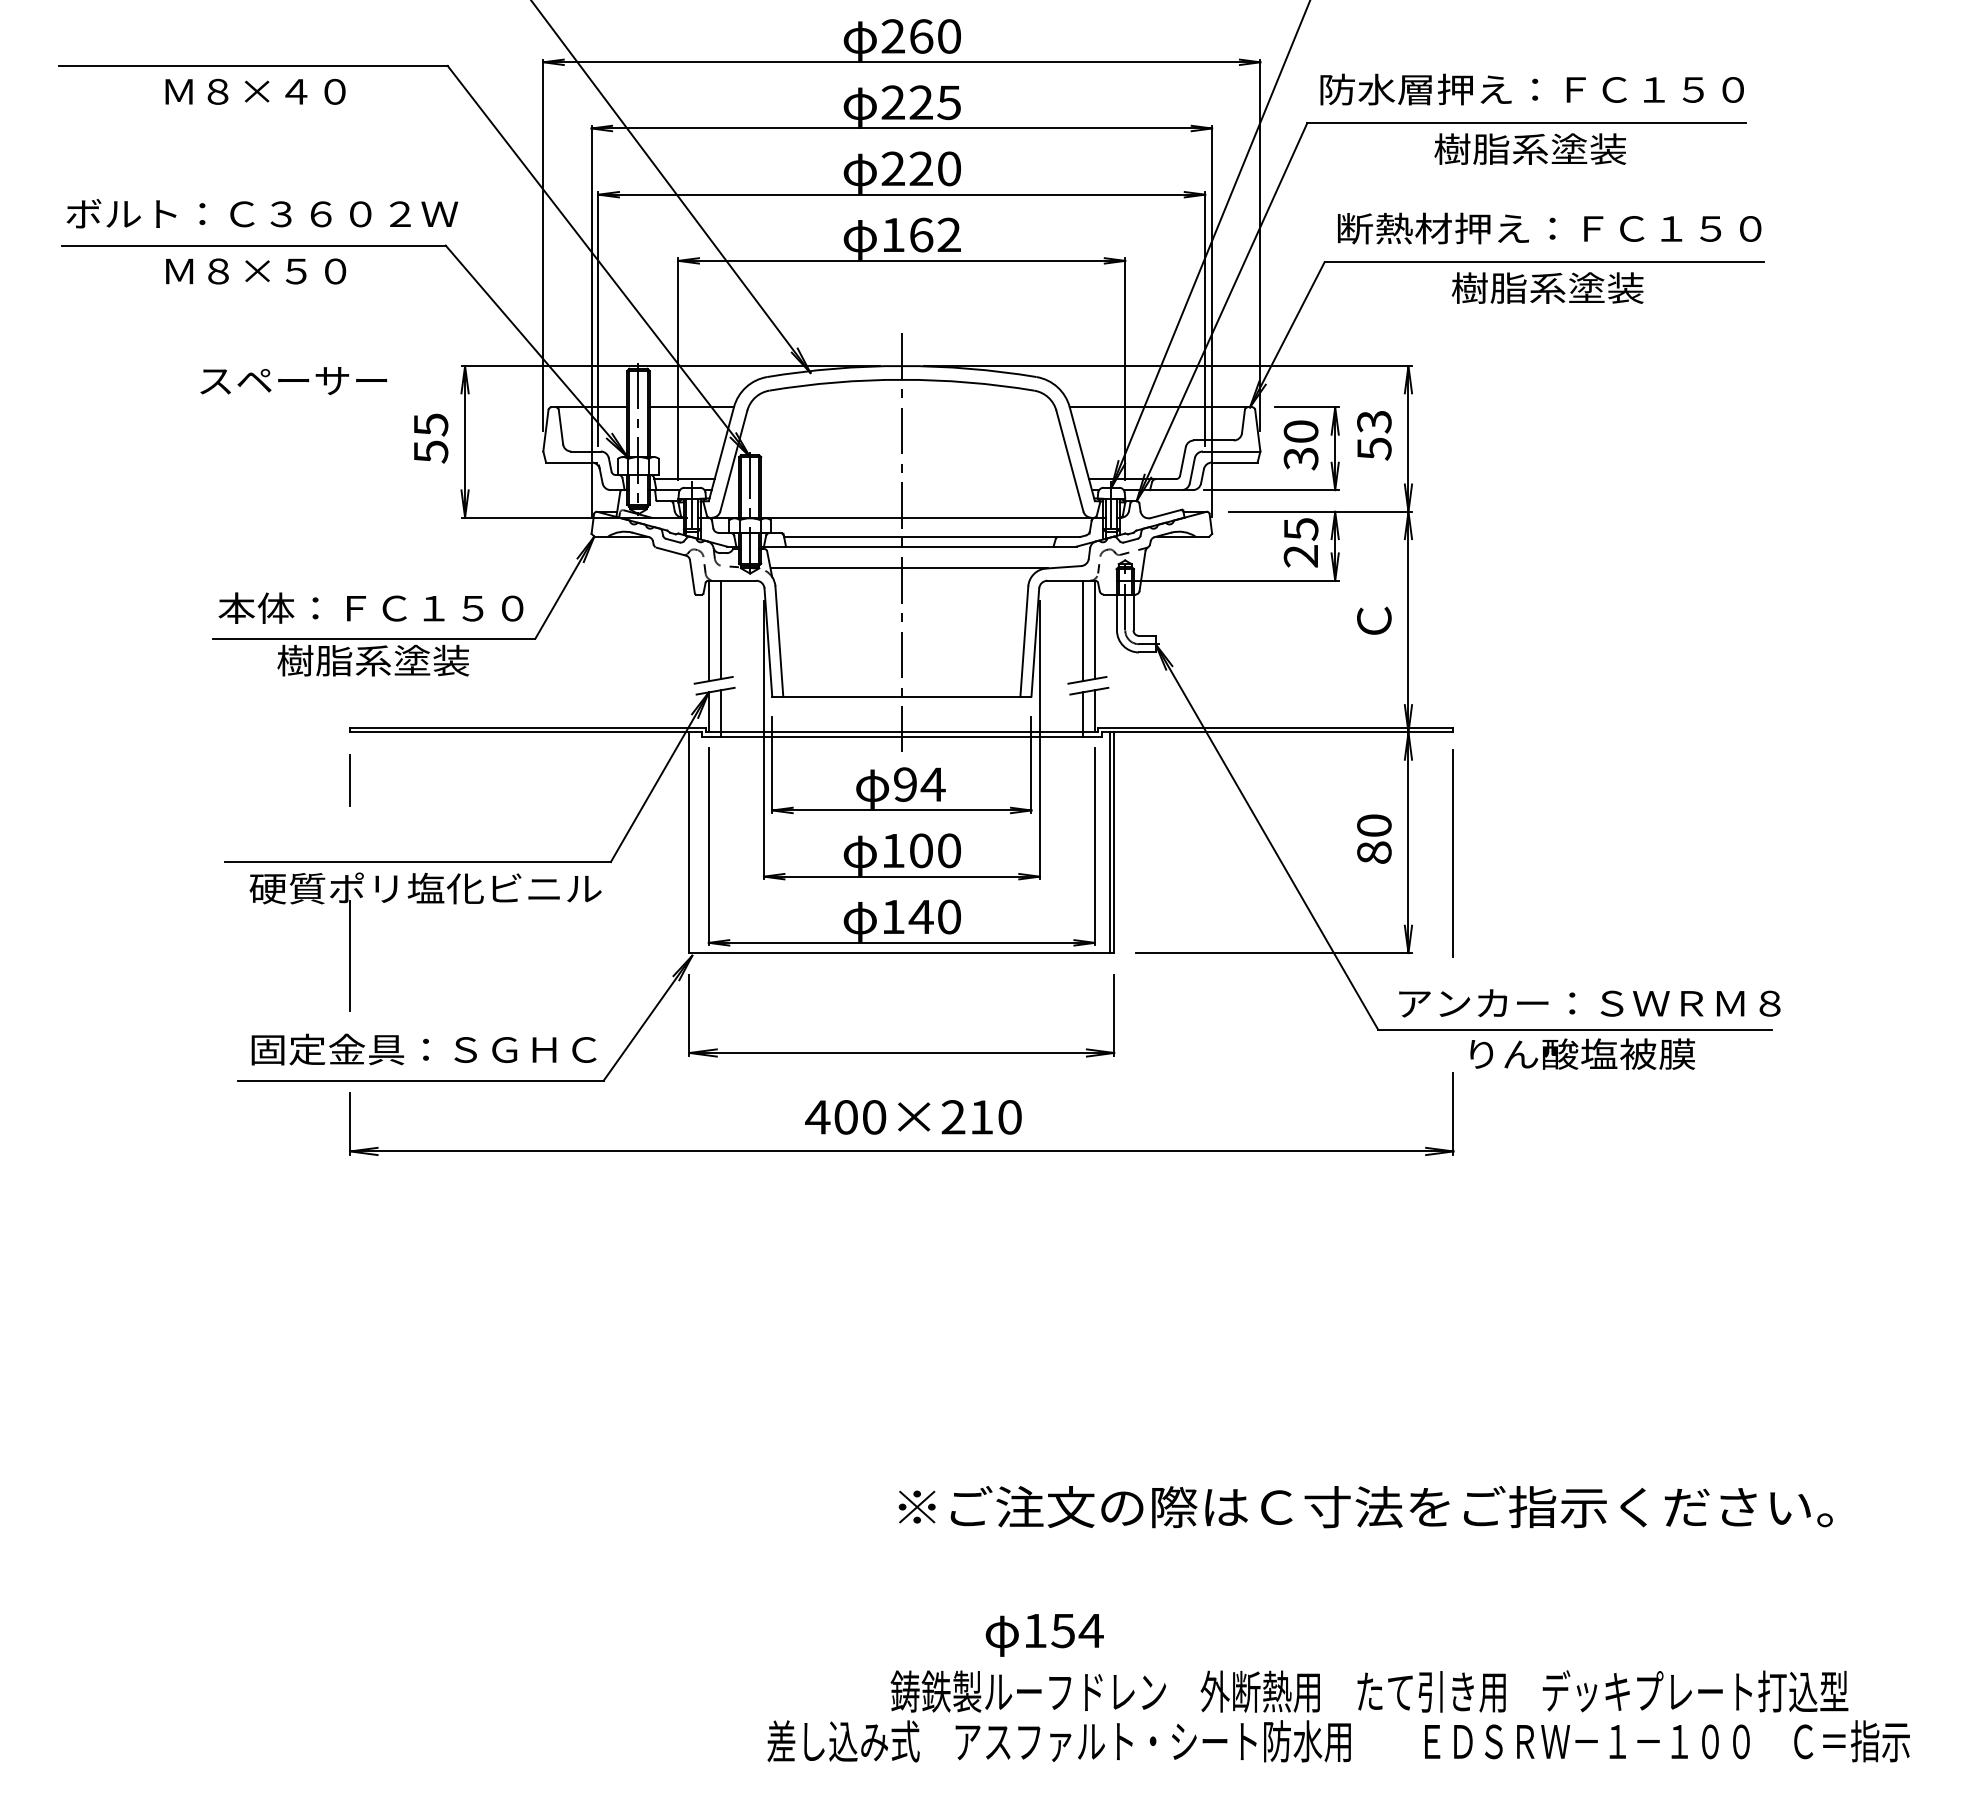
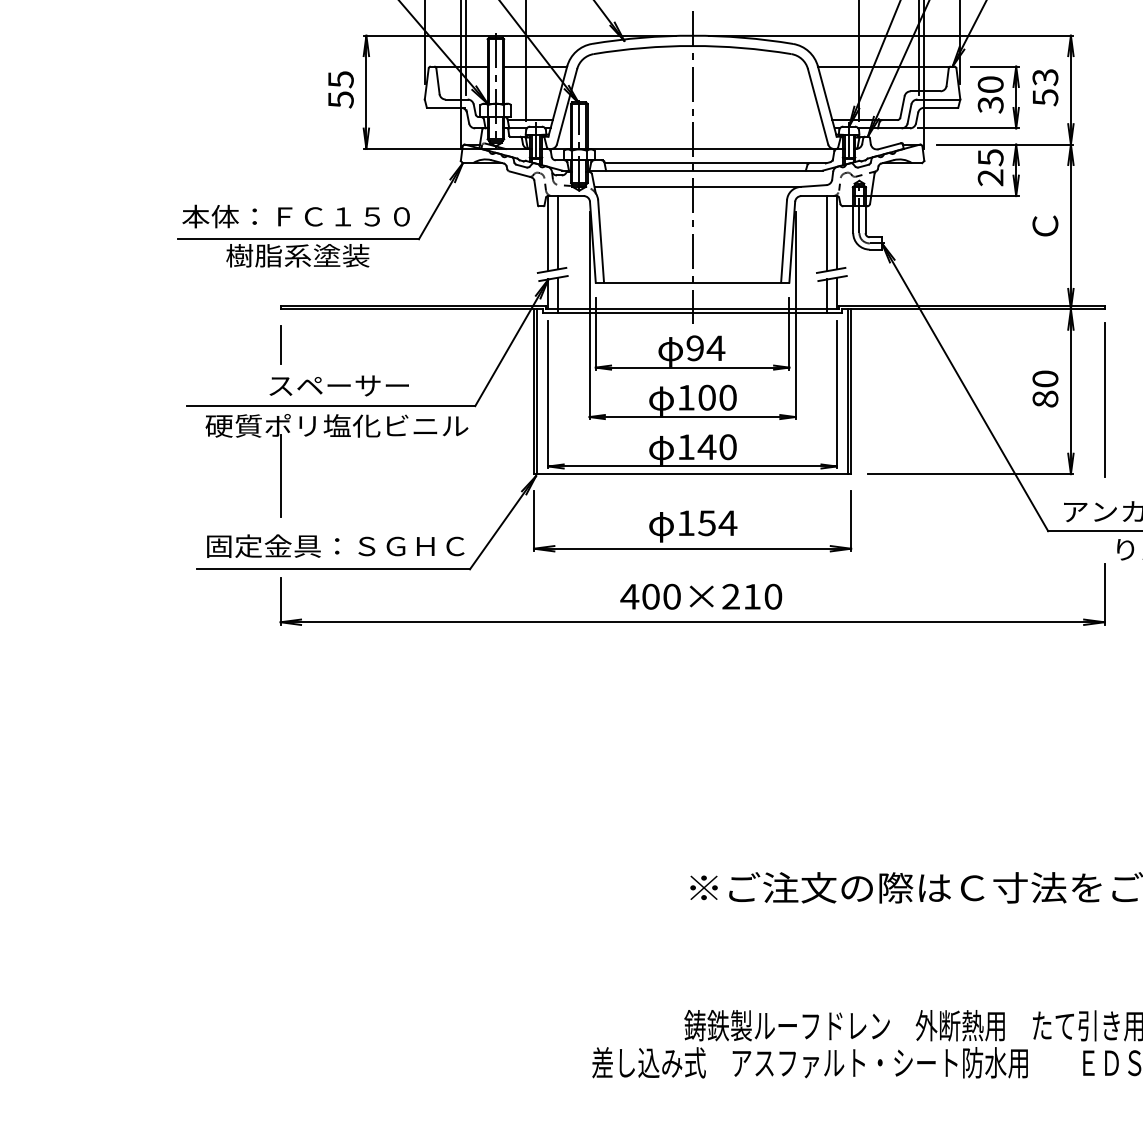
text: (293, 381) -> (339, 386), moved
line: (693, 842) -> (536, 391), added
text: (1044, 1635) -> (693, 526), moved

